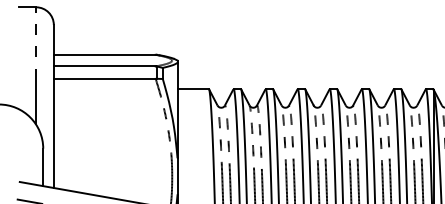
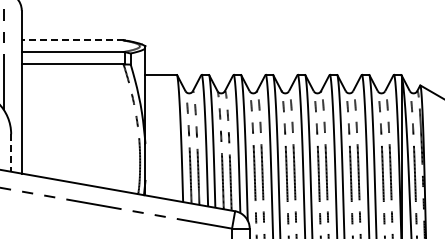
line: (104, 54) -> (72, 40), solid -> dashed
line: (43, 167) -> (11, 153), solid -> dashed

